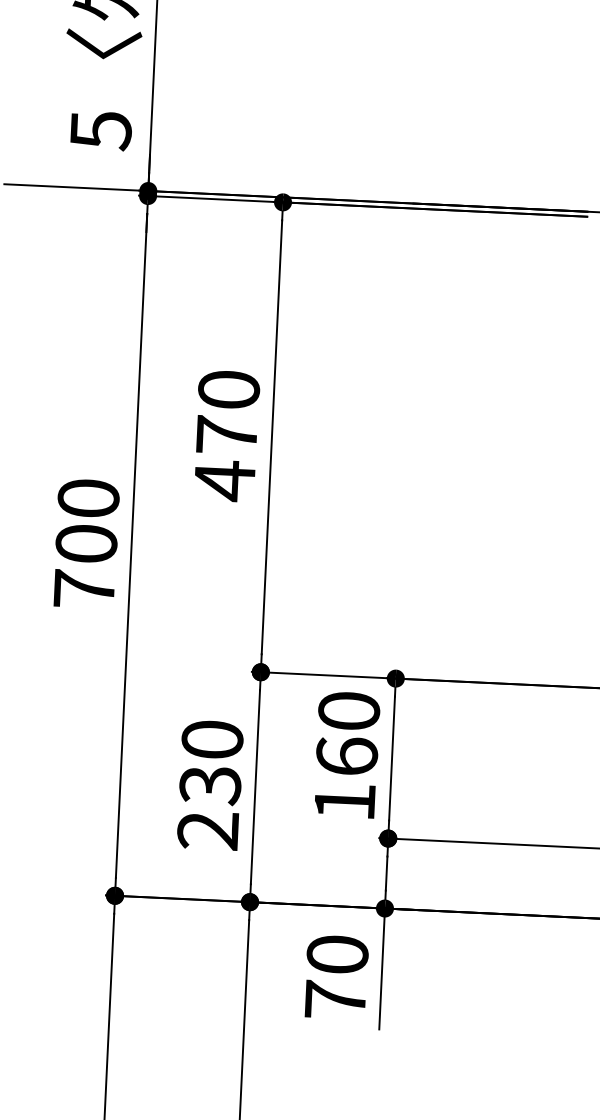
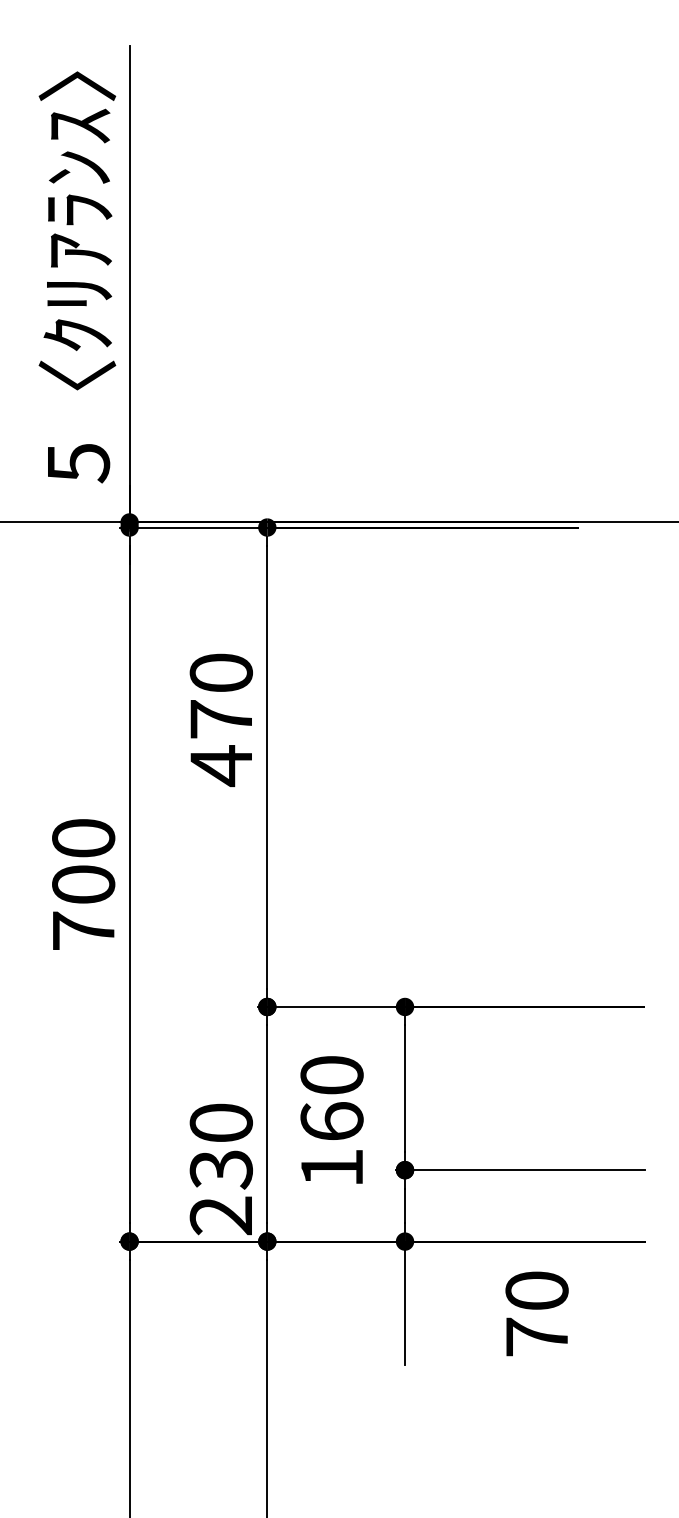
text: (226, 435) -> (220, 719), moved
text: (346, 754) -> (331, 1119), moved
text: (209, 785) -> (220, 1169), moved
text: (336, 976) -> (536, 1313), moved

